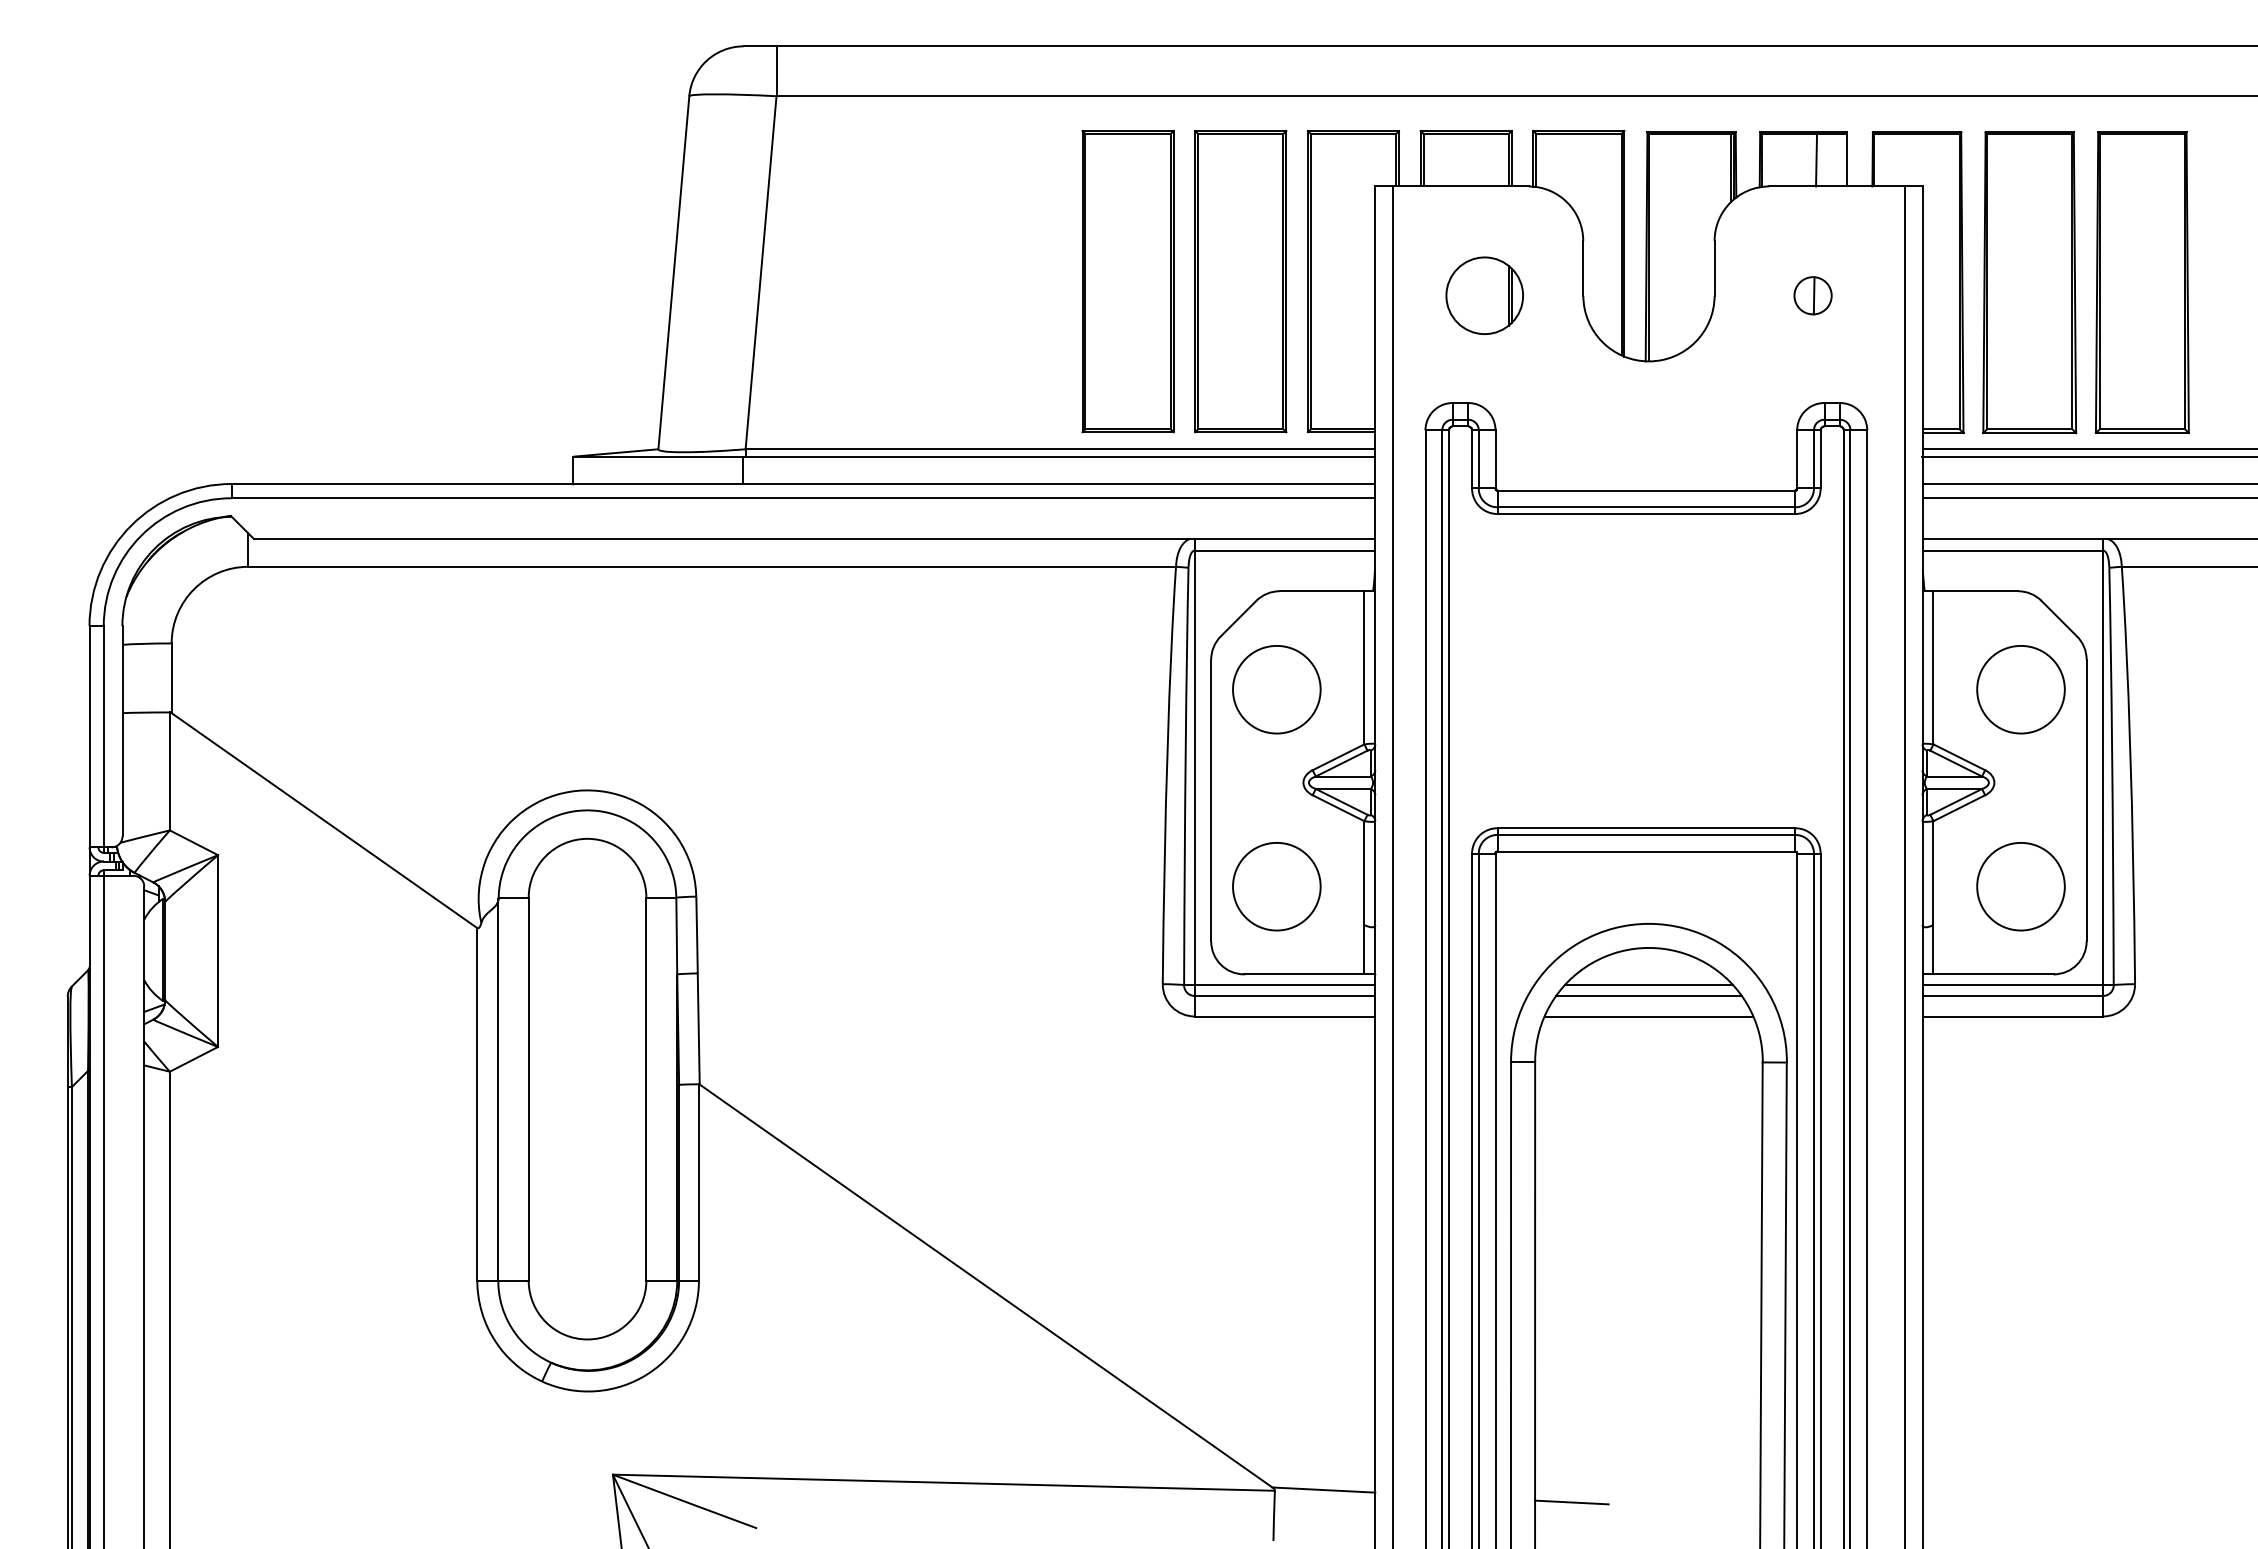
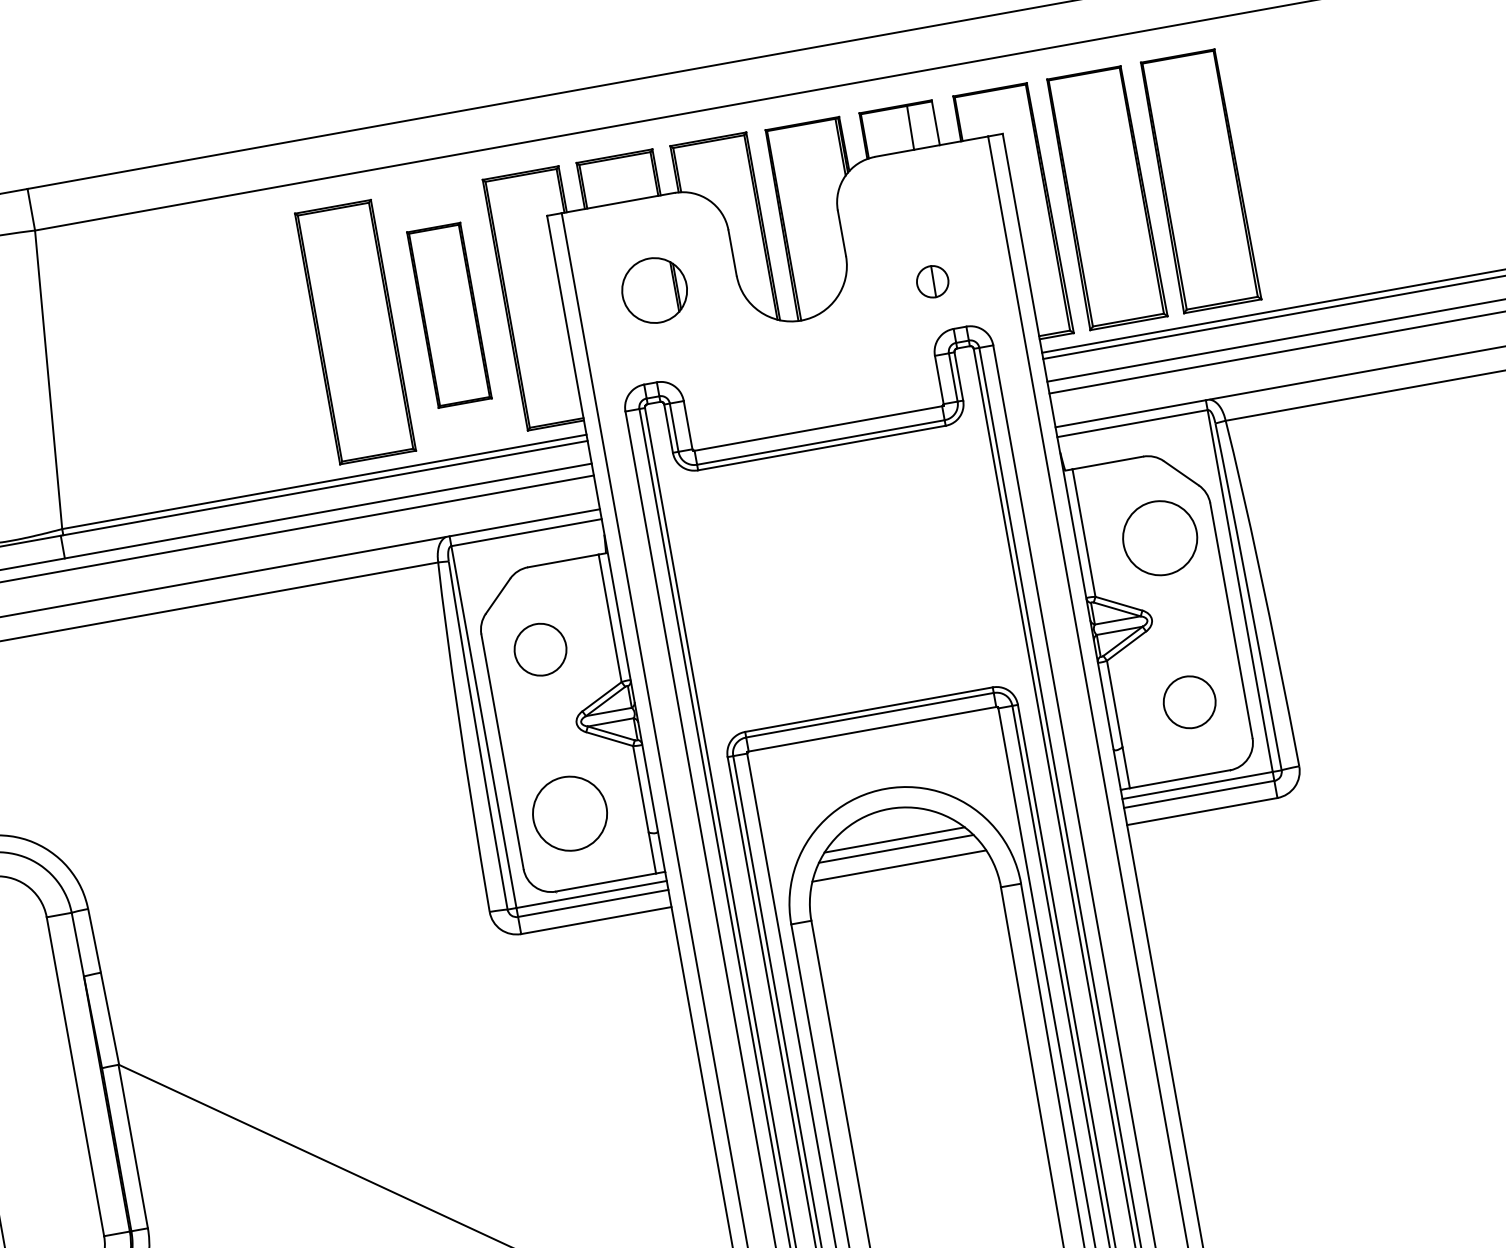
part: (1240, 281) -> (449, 315), size x0.7
part: (1812, 295) -> (932, 281), moved
circle: (1276, 689) -> (540, 649), size x0.7
circle: (2020, 886) -> (1189, 702), size x0.7

